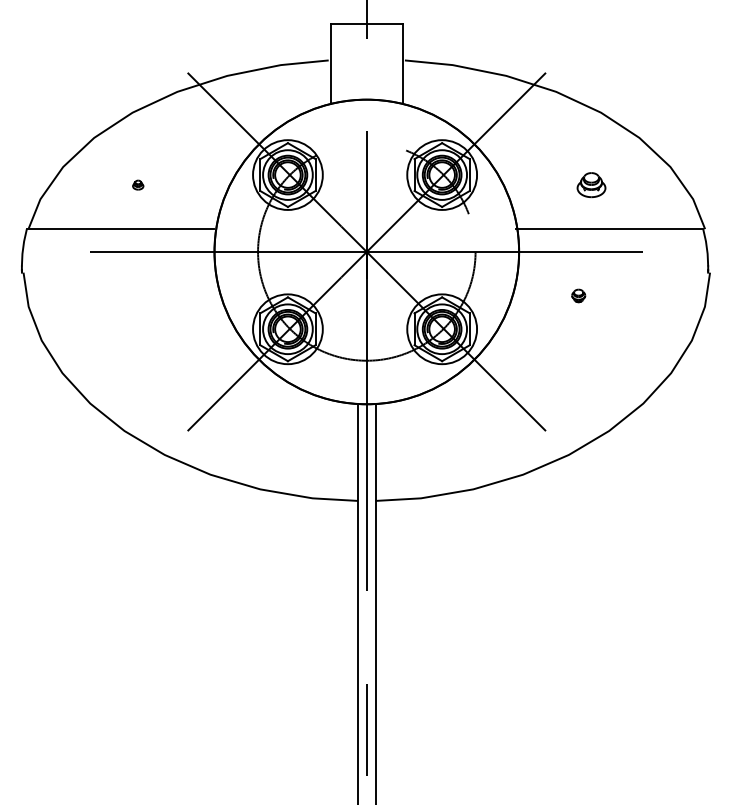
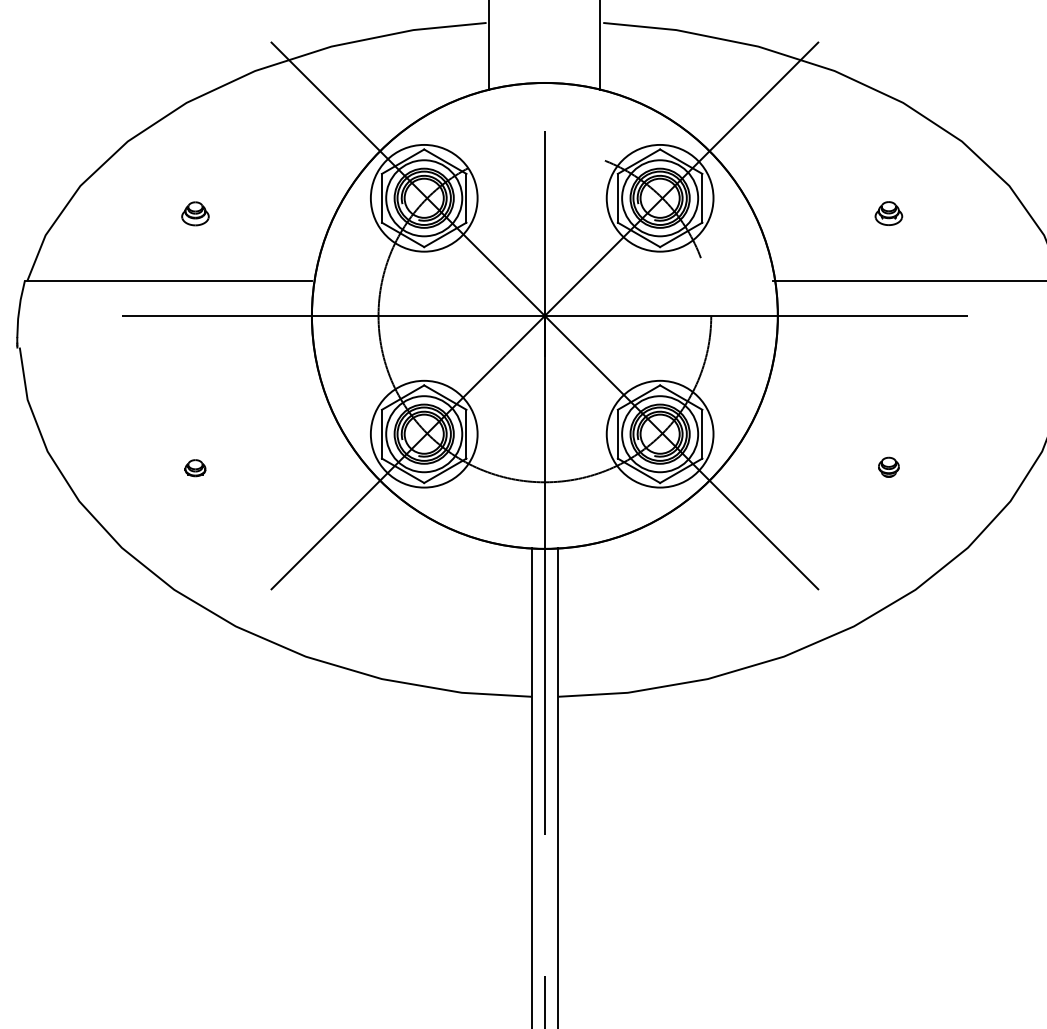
part: (137, 184) -> (194, 212), size x1.67
part: (591, 184) -> (888, 212), size x0.62
part: (578, 295) -> (888, 466), moved
part: (138, 351) -> (195, 468), added

